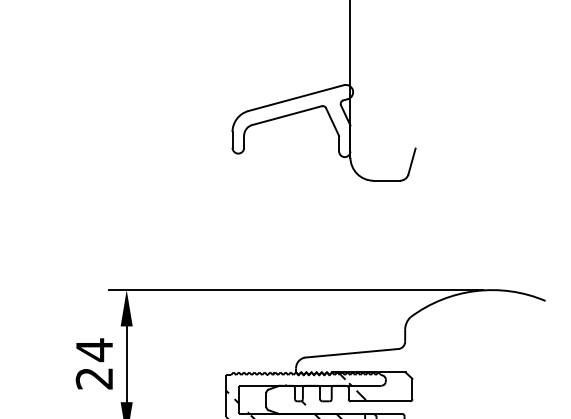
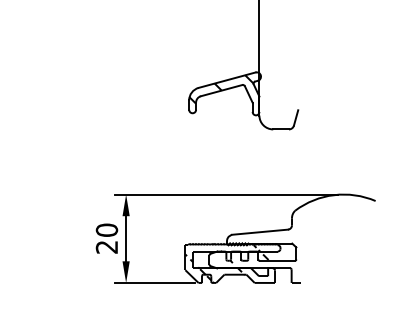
hatch: (286, 113) -> (221, 89), added
text: (93, 350) -> (106, 230), 24 -> 20

